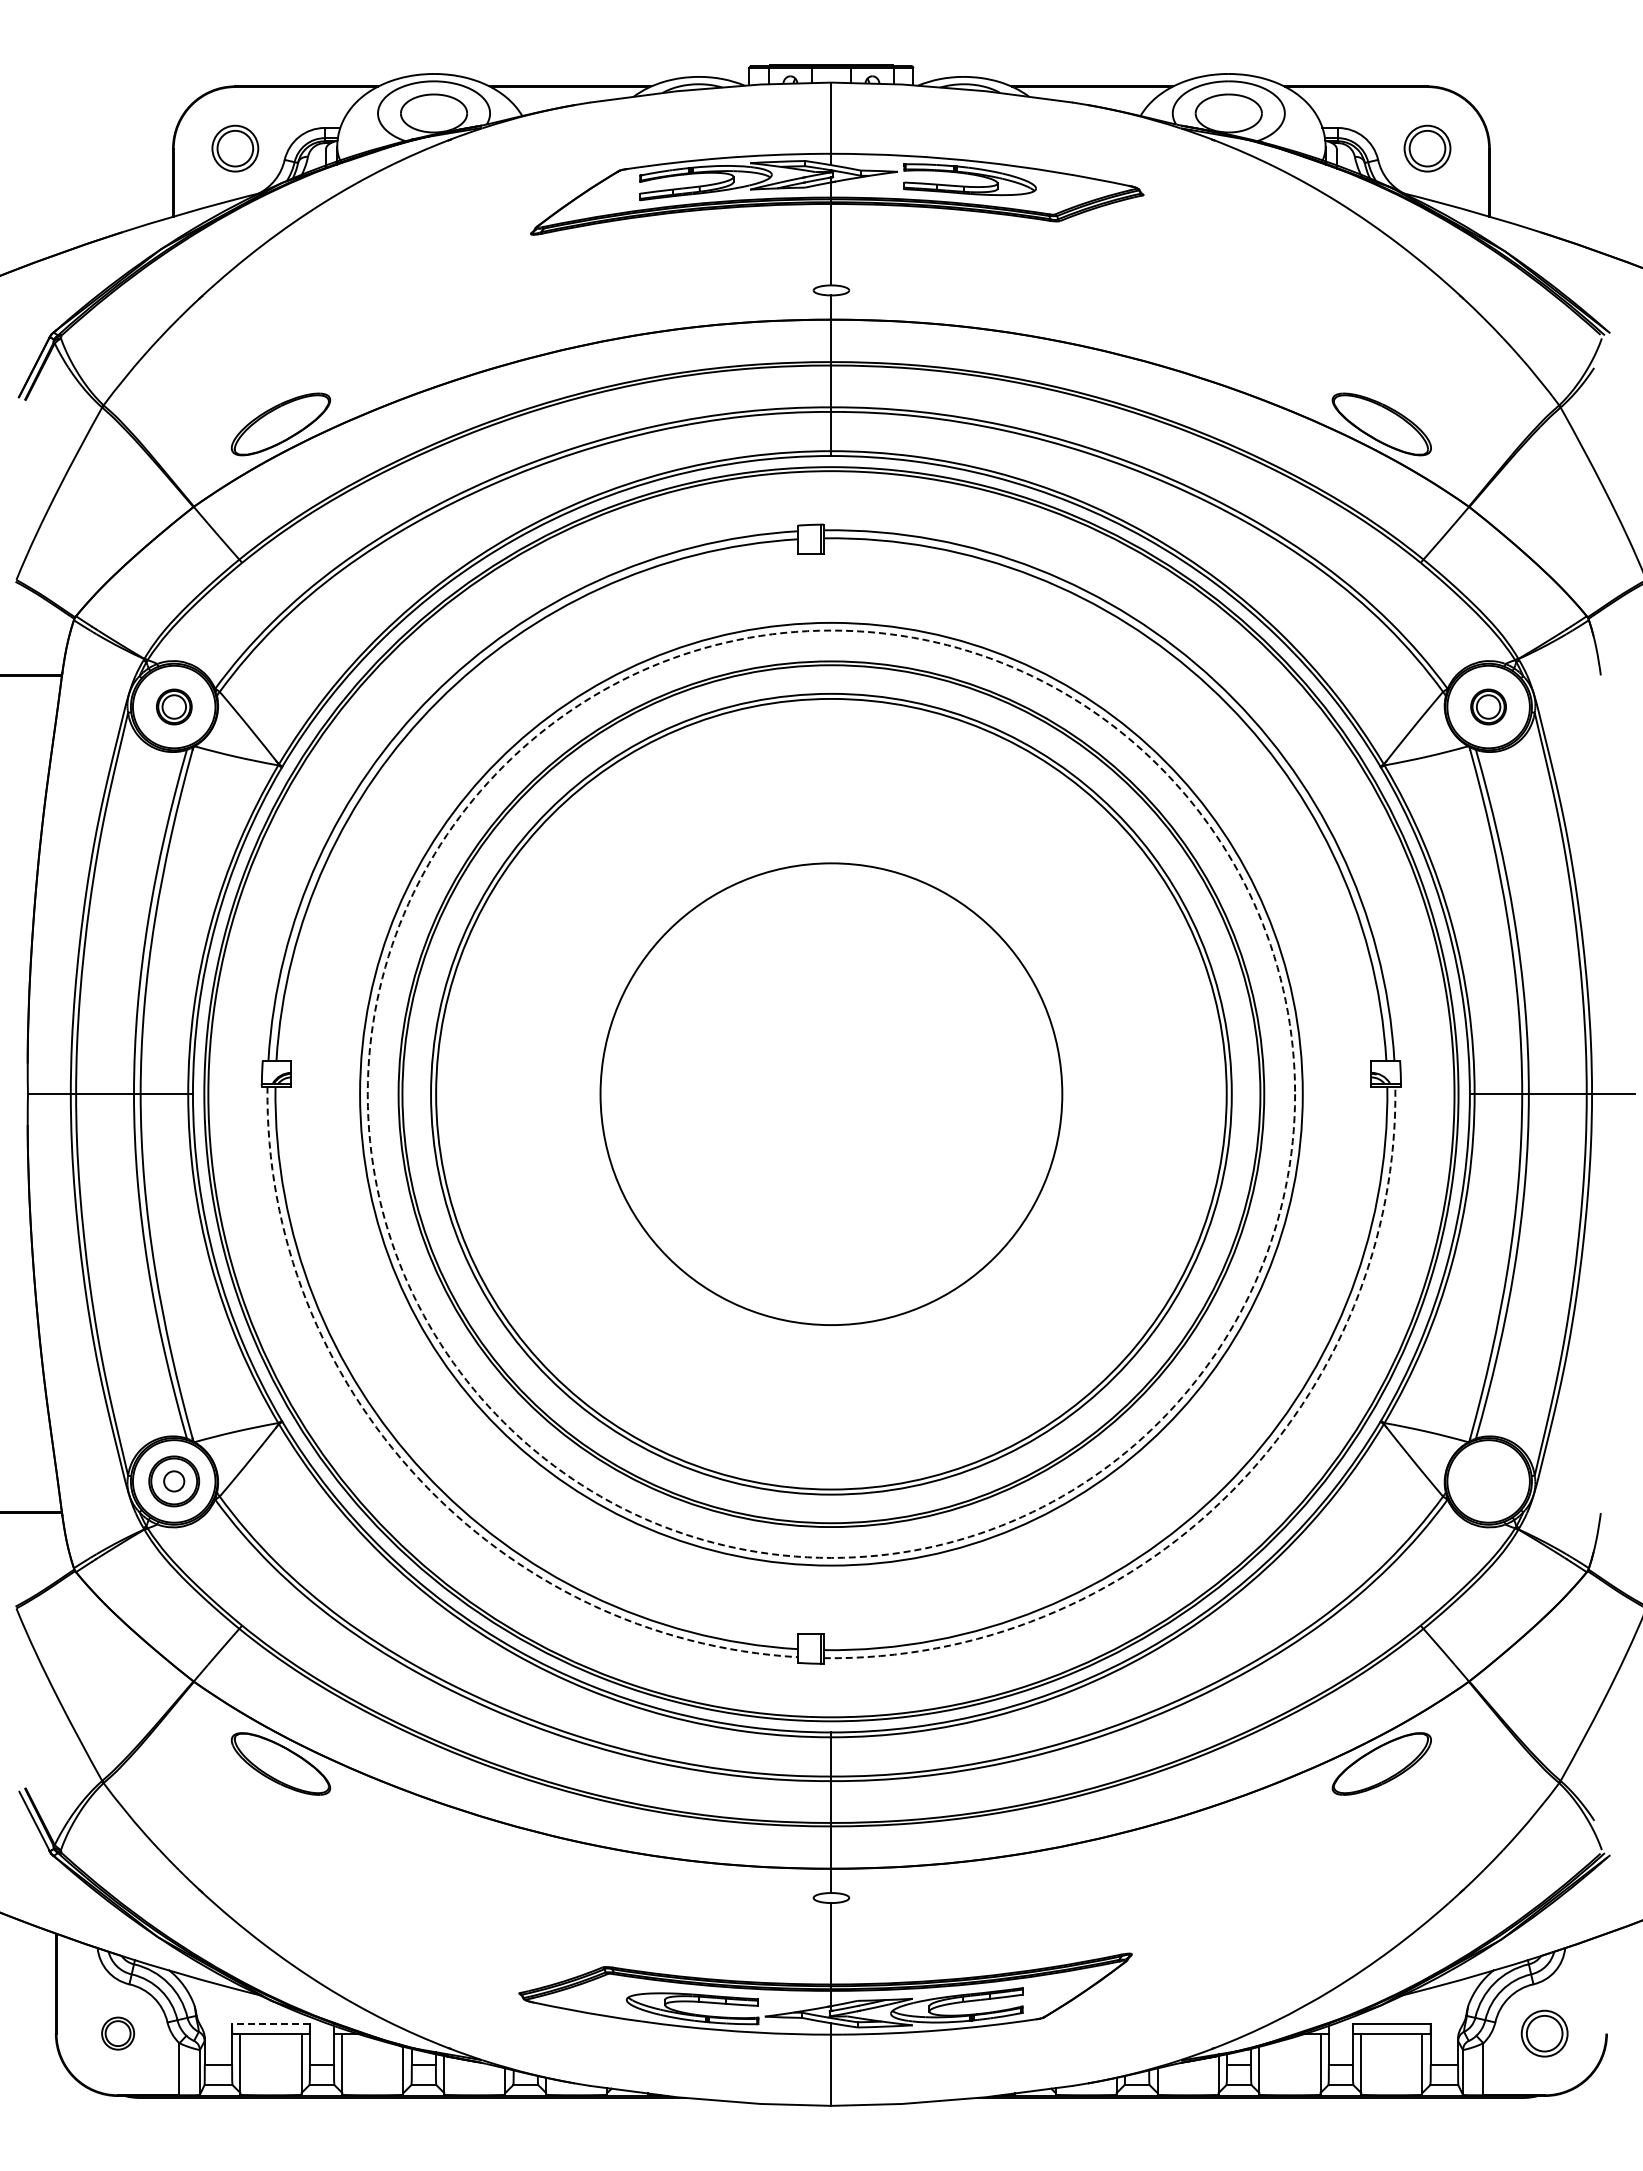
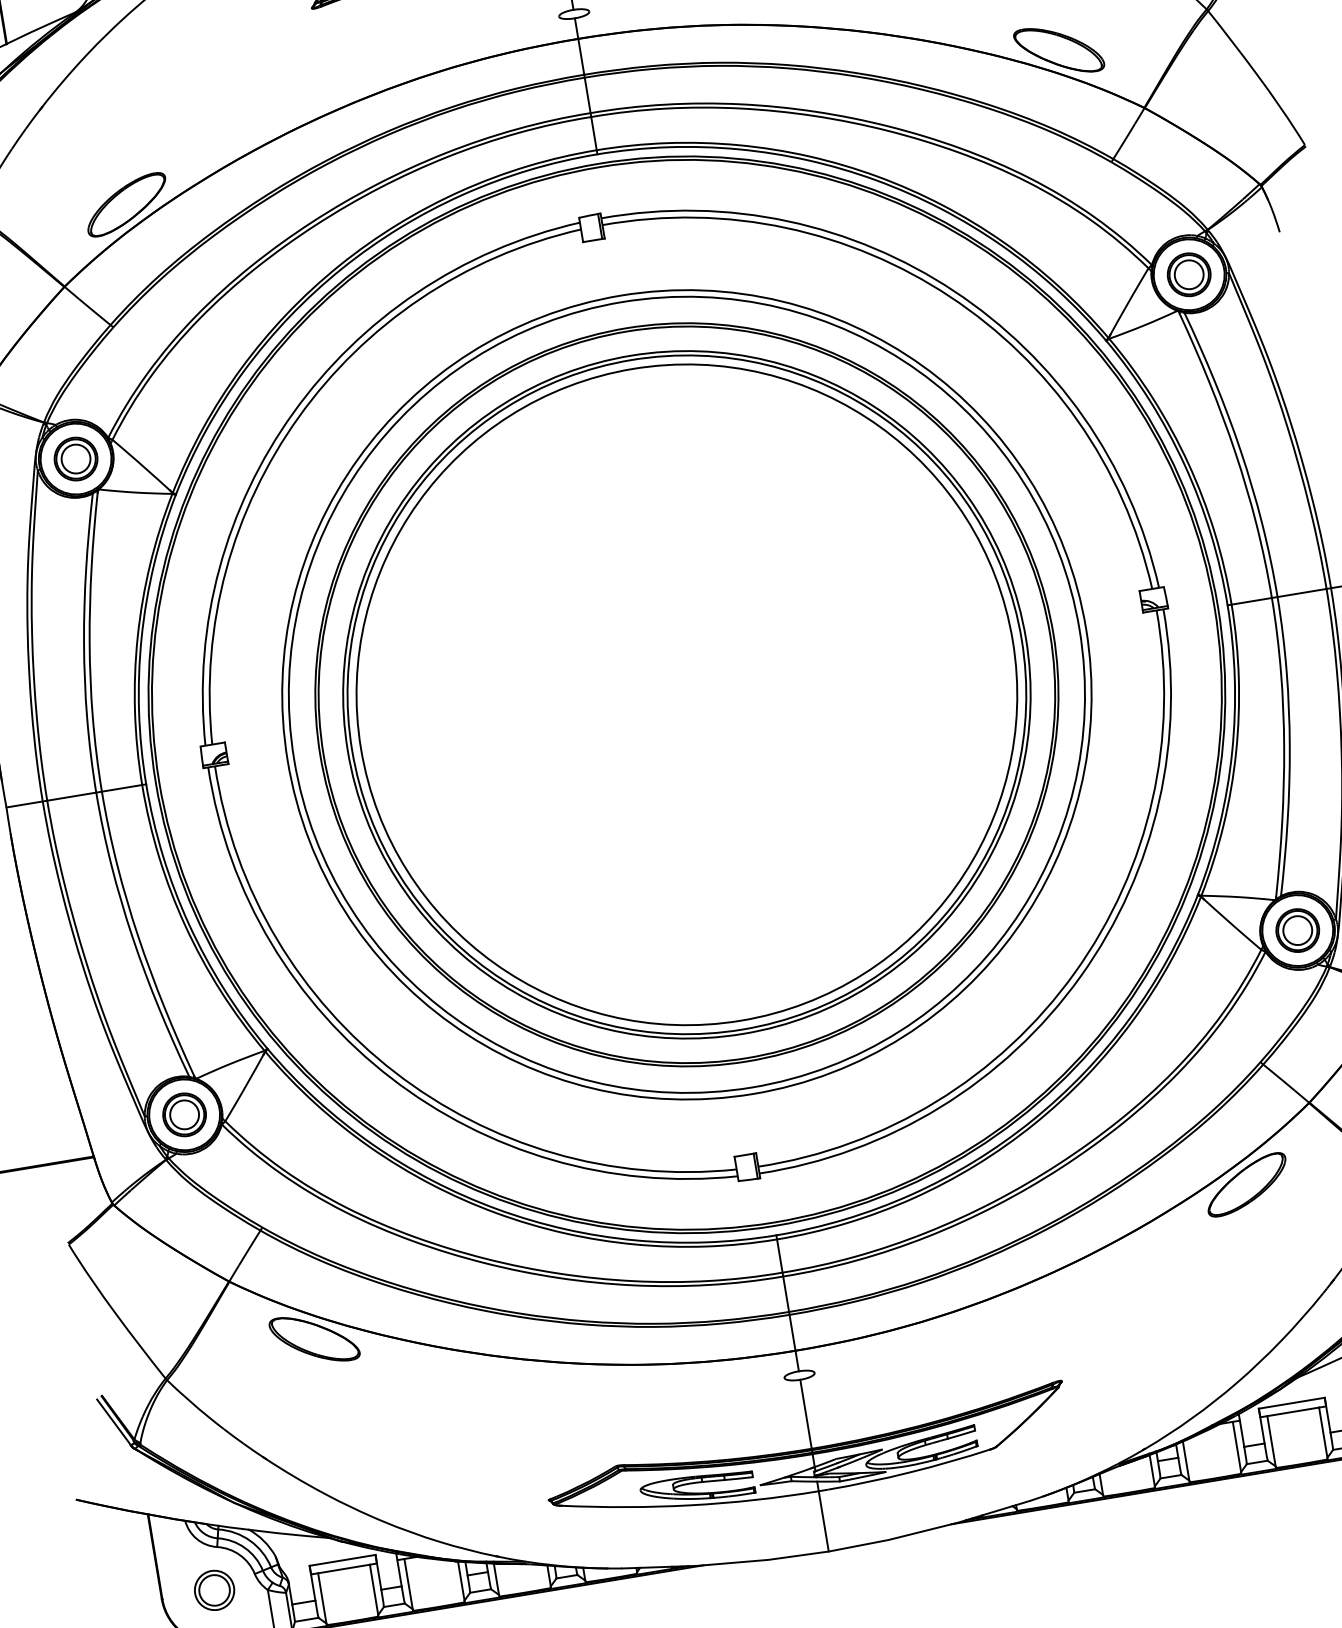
part: (174, 706) -> (76, 458), size x1.43
part: (1488, 706) -> (1189, 274), size x1.43
circle: (831, 1093) -> (686, 694), dashed -> solid
circle: (831, 1094) -> (687, 695), size x1.67
arc: (418, 1478) -> (391, 1078), dashed -> solid
circle: (174, 1481) -> (184, 1114), size x1.67
part: (1488, 1481) -> (1297, 930), added
arc: (1230, 1493) -> (1080, 977), dashed -> solid
line: (271, 2023) -> (343, 1560), dashed -> solid
part: (117, 2033) -> (213, 1590), size x1.43

